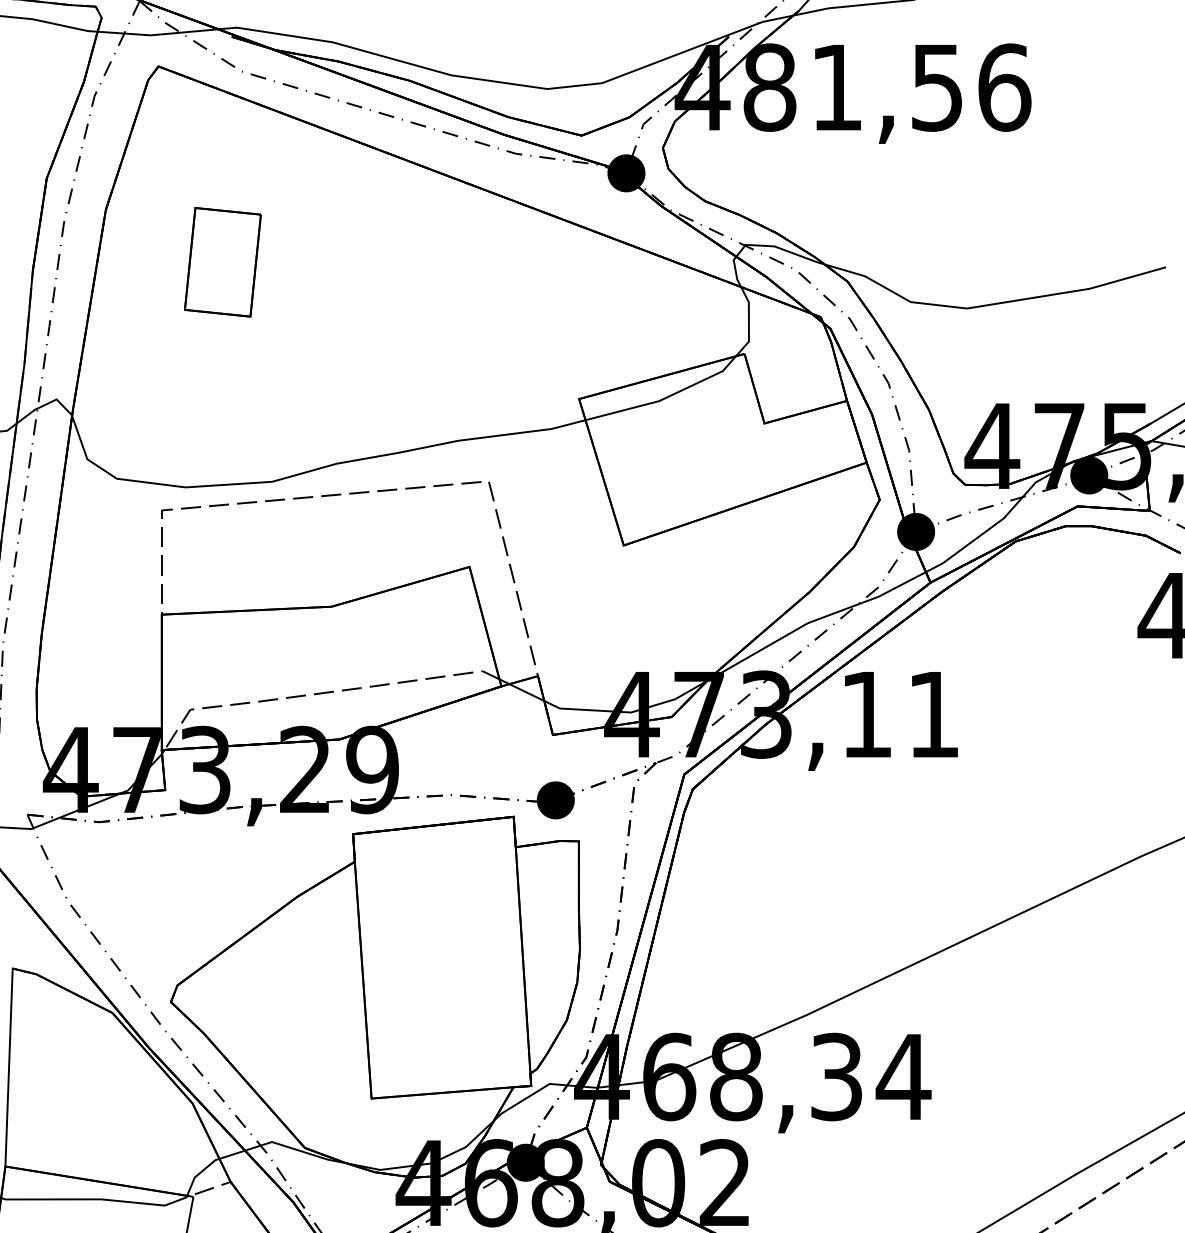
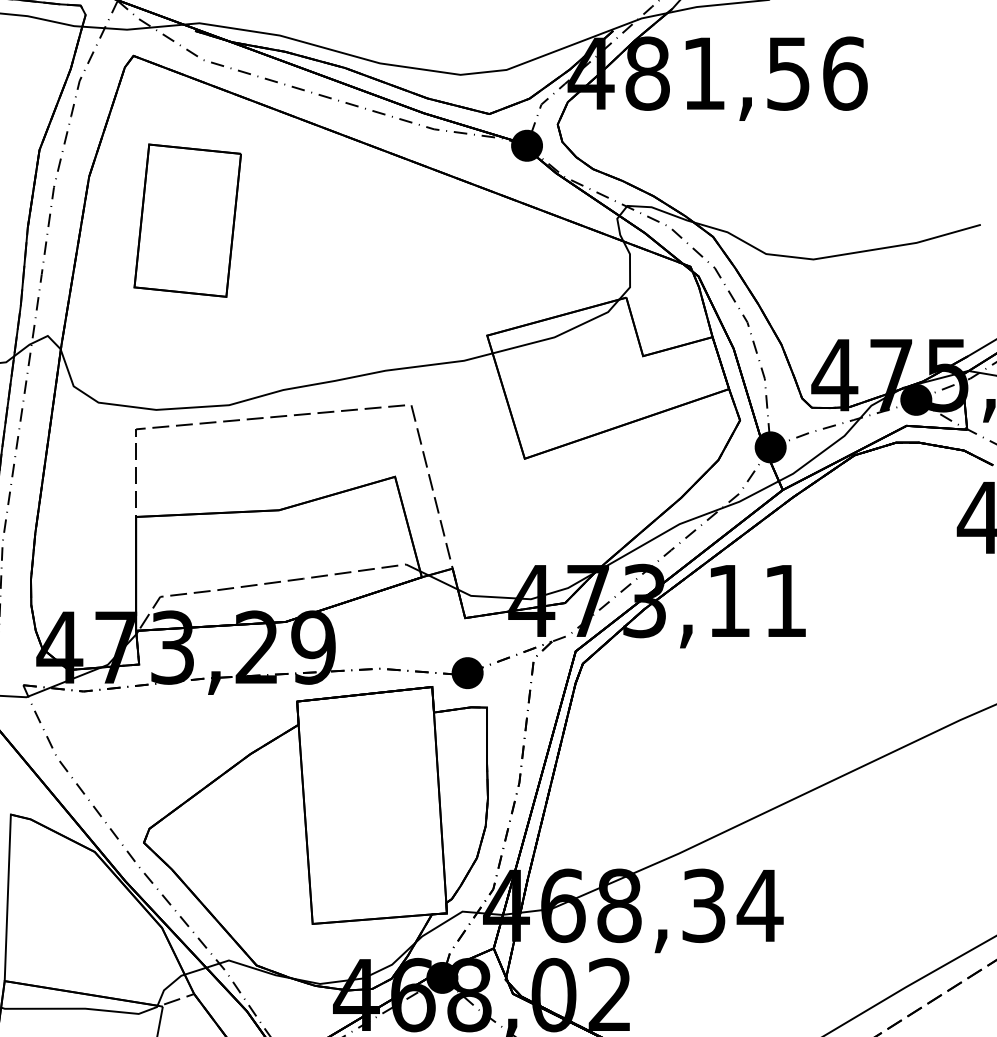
part: (222, 262) -> (187, 220), size x1.67

